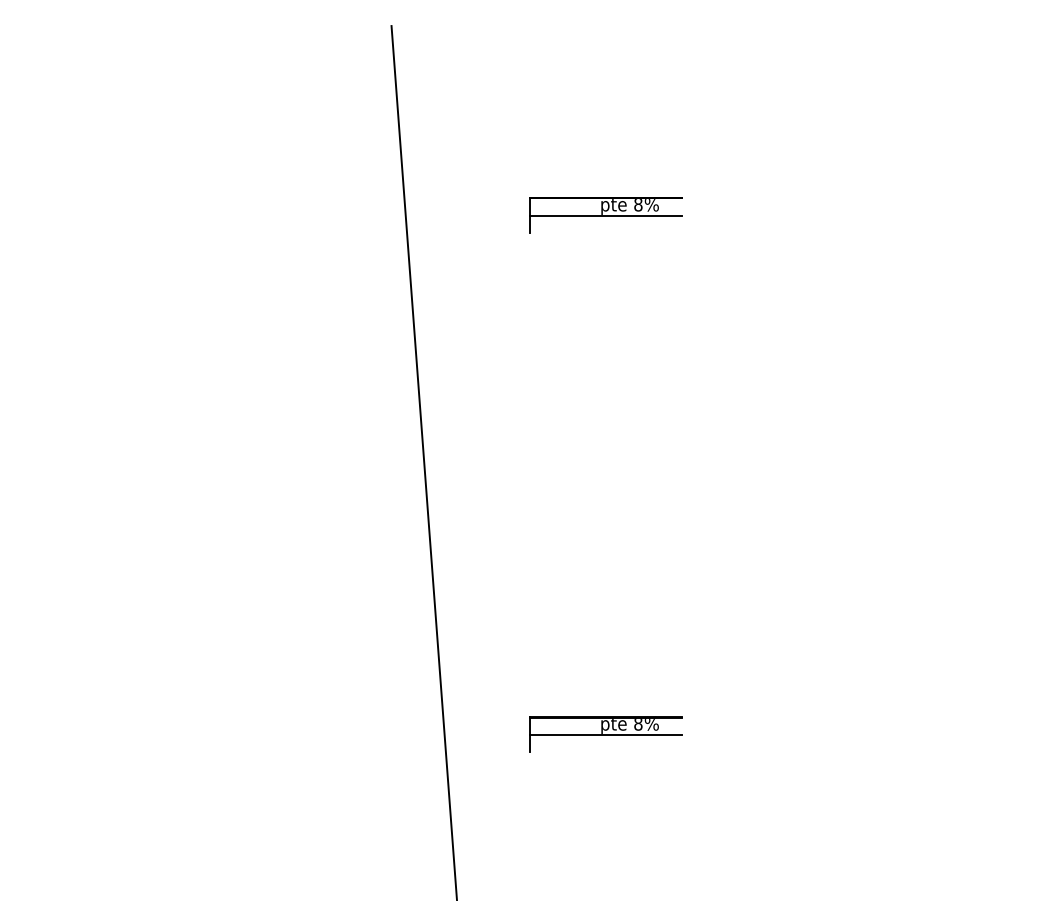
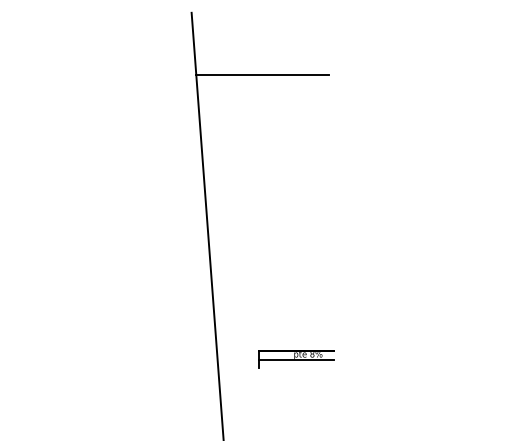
line: (536, 152) -> (262, 74), added
part: (605, 215) -> (296, 105), removed

